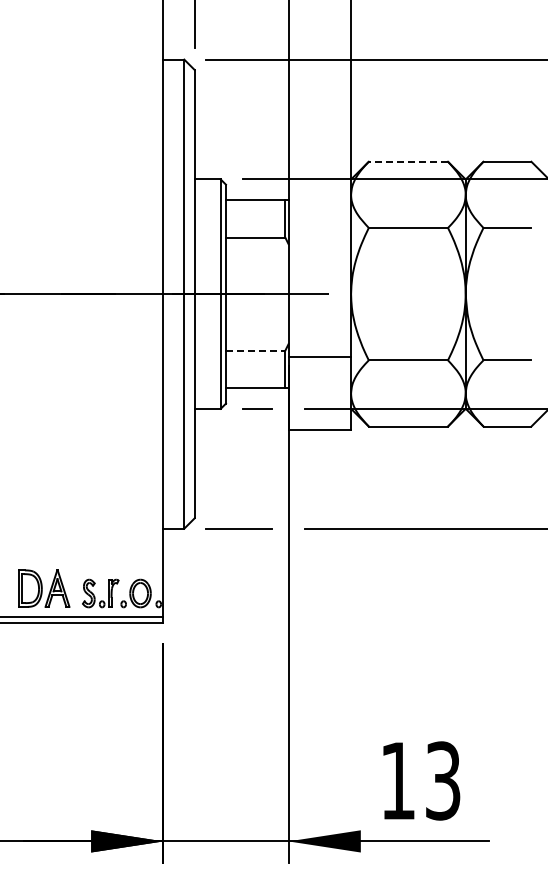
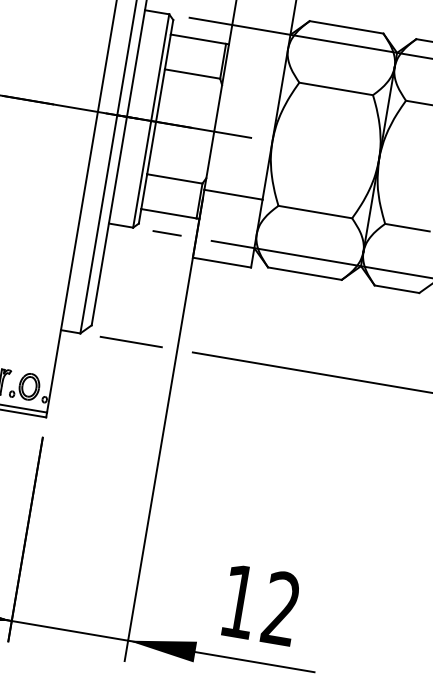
line: (408, 161) -> (346, 27), dashed -> solid
line: (255, 350) -> (174, 178), dashed -> solid
text: (443, 780) -> (281, 608), 13 -> 12

